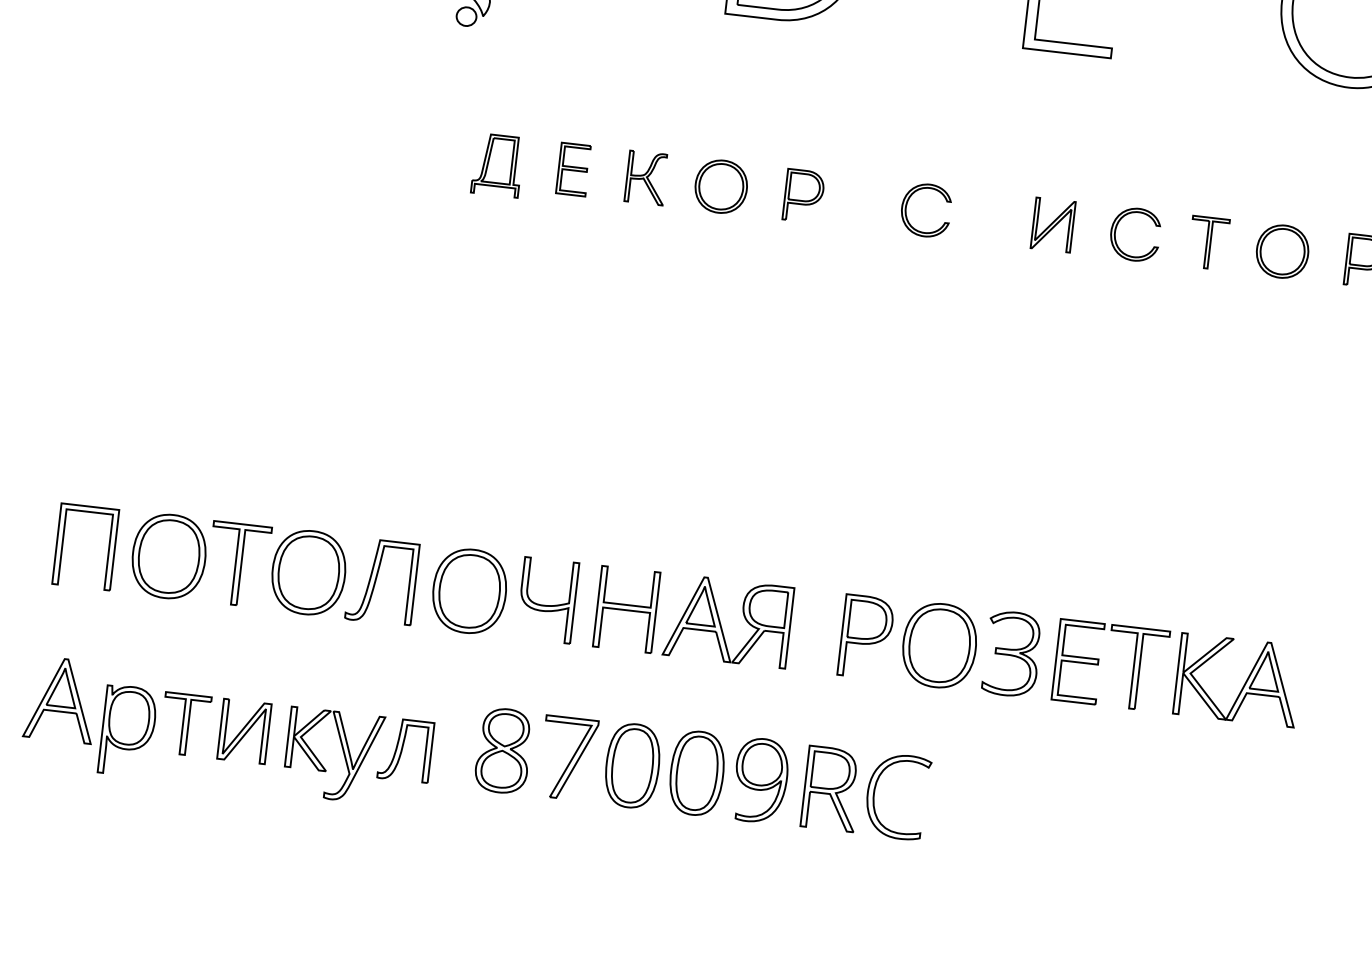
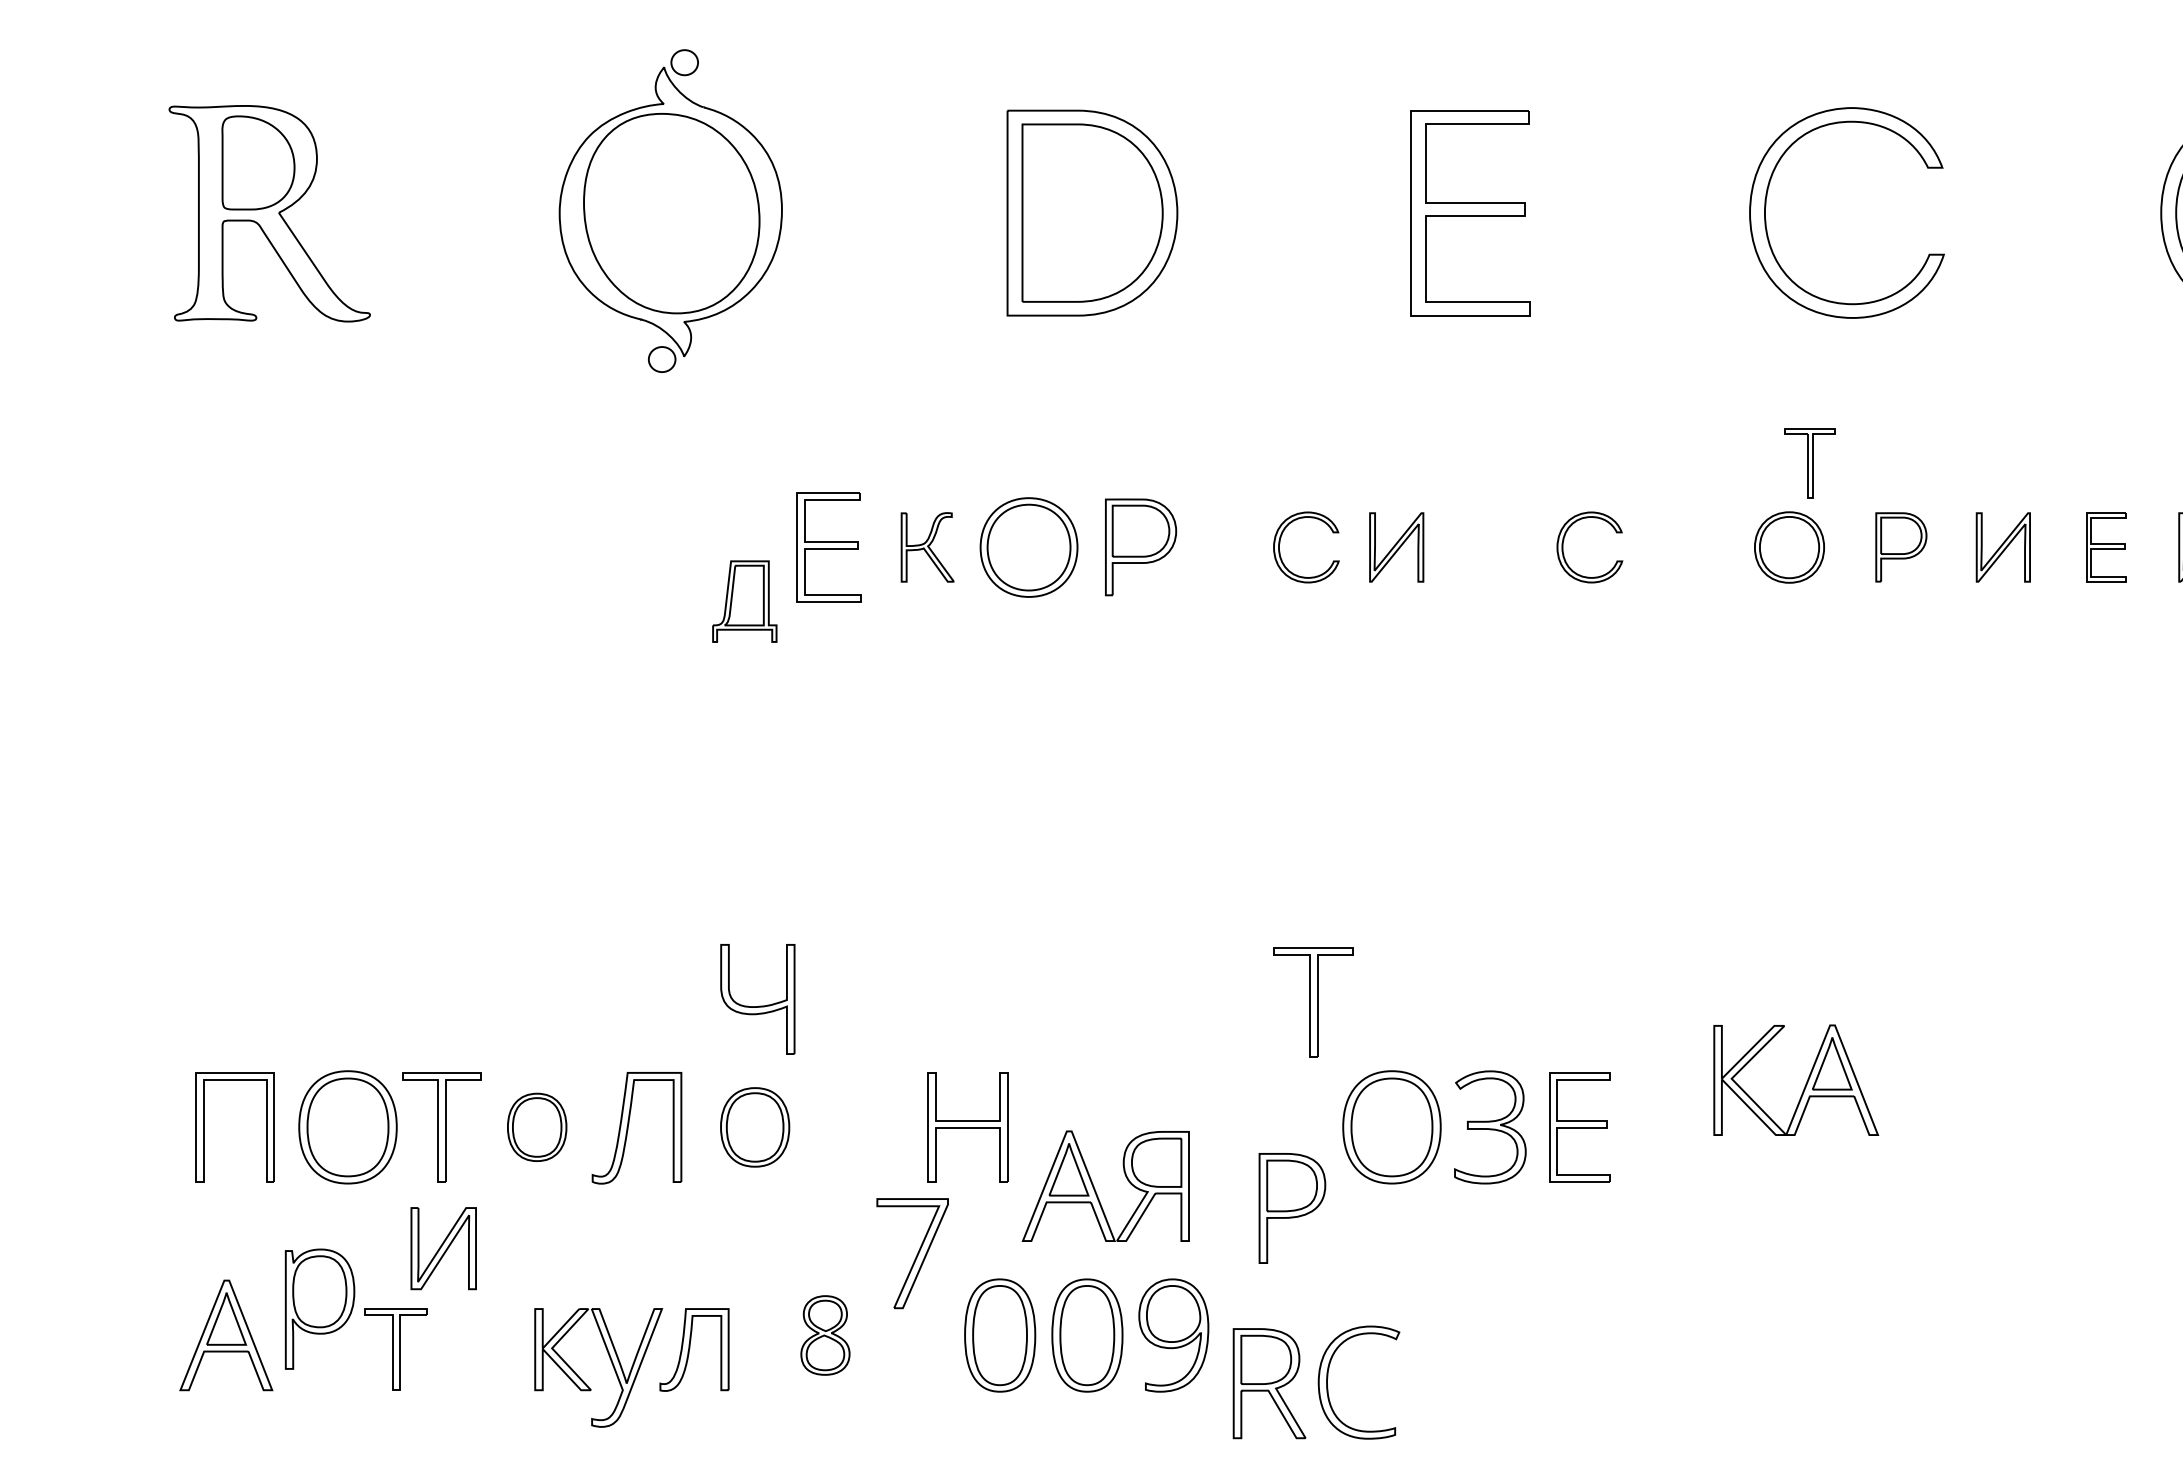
part: (497, 165) -> (744, 601), moved
part: (573, 169) -> (828, 547), size x1.6
part: (720, 186) -> (1028, 547), size x1.4
part: (803, 196) -> (1140, 547), size x1.4
part: (1053, 225) -> (1396, 547), moved
part: (1208, 243) -> (1809, 463), moved
part: (308, 572) -> (536, 1127), size x0.6
part: (469, 591) -> (754, 1127), size x0.7
part: (548, 605) -> (759, 1005), moved
part: (720, 621) -> (1095, 1188), moved
part: (866, 637) -> (1292, 1208), moved
part: (1136, 668) -> (1313, 1002), moved
part: (1244, 683) -> (1805, 1083), moved
part: (127, 730) -> (319, 1308), moved
part: (244, 731) -> (443, 1248), moved
part: (503, 750) -> (825, 1335), size x0.7
part: (567, 758) -> (912, 1253), moved
part: (831, 788) -> (1269, 1383), moved
part: (875, 790) -> (1328, 1377), moved

